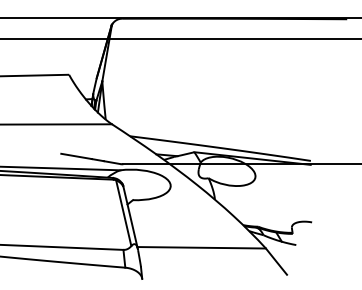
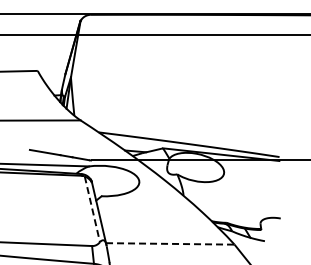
line: (123, 213) -> (92, 209), solid -> dashed
line: (202, 247) -> (171, 243), solid -> dashed

